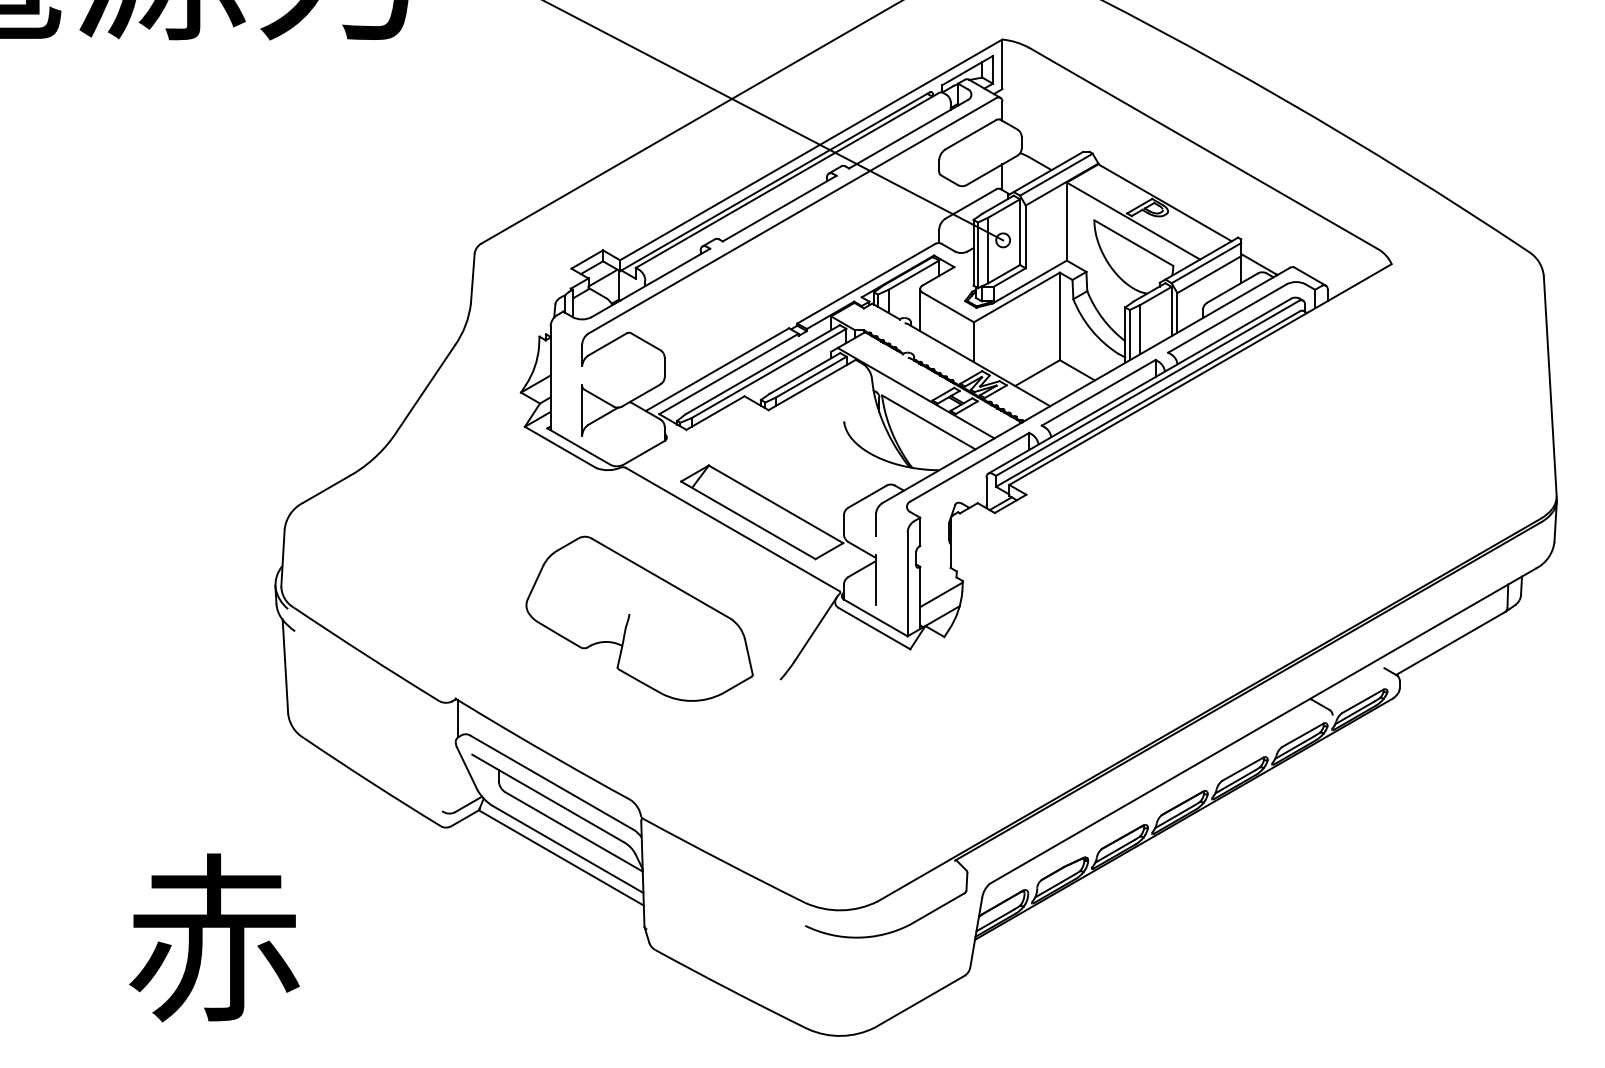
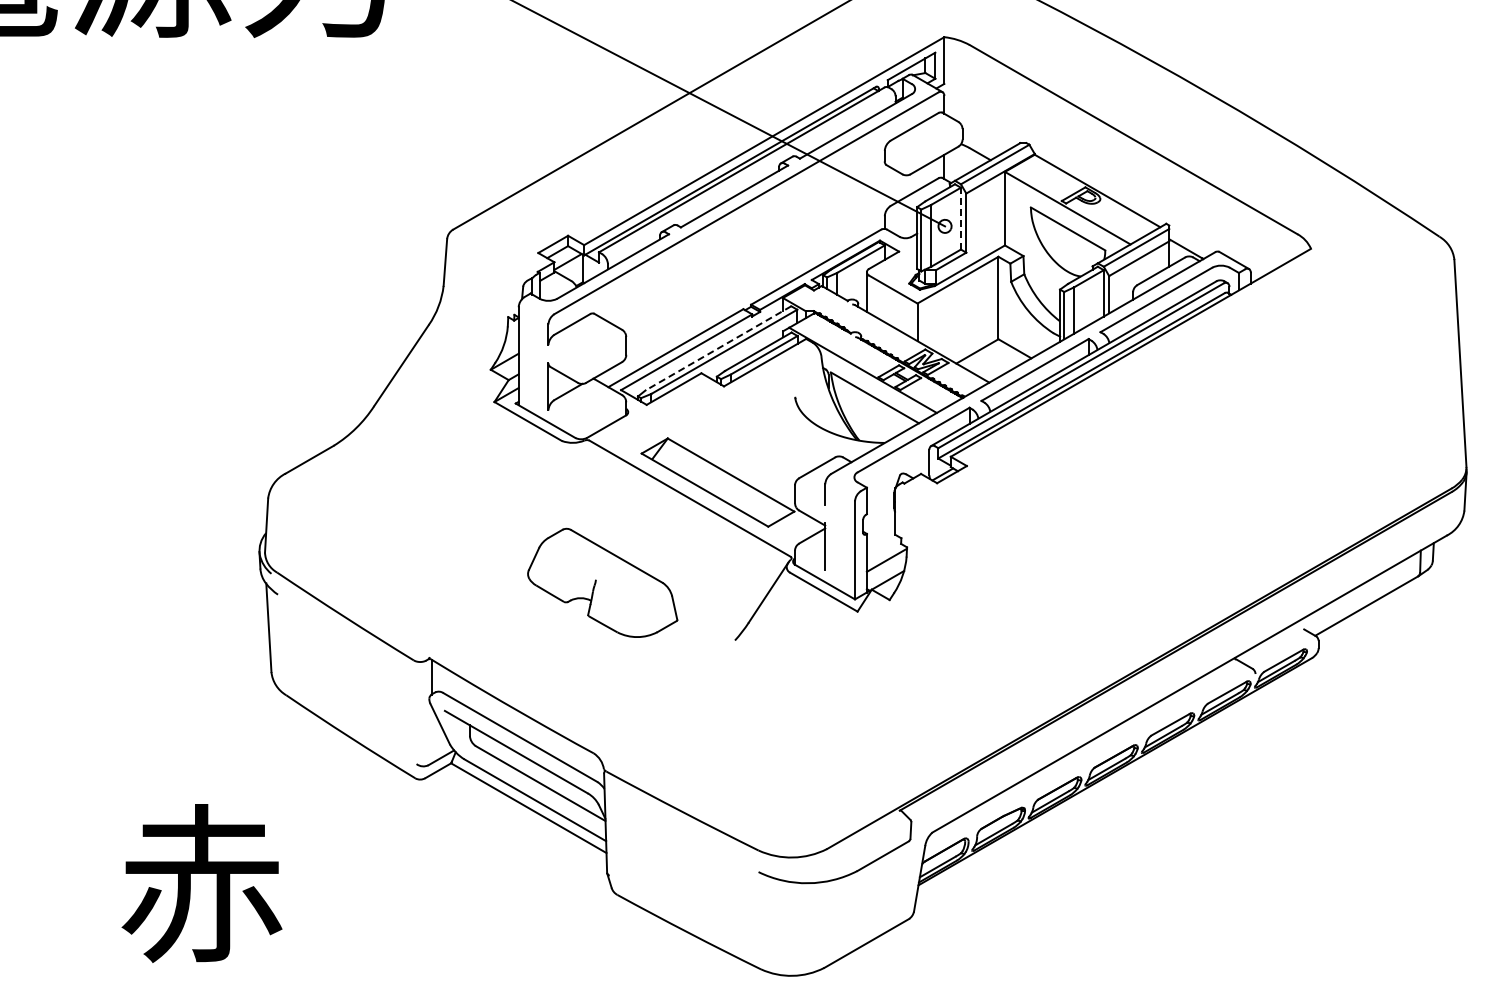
line: (1019, 232) -> (960, 218), solid -> dashed
line: (761, 369) -> (717, 348), solid -> dashed
part: (639, 618) -> (602, 582), size x0.7

